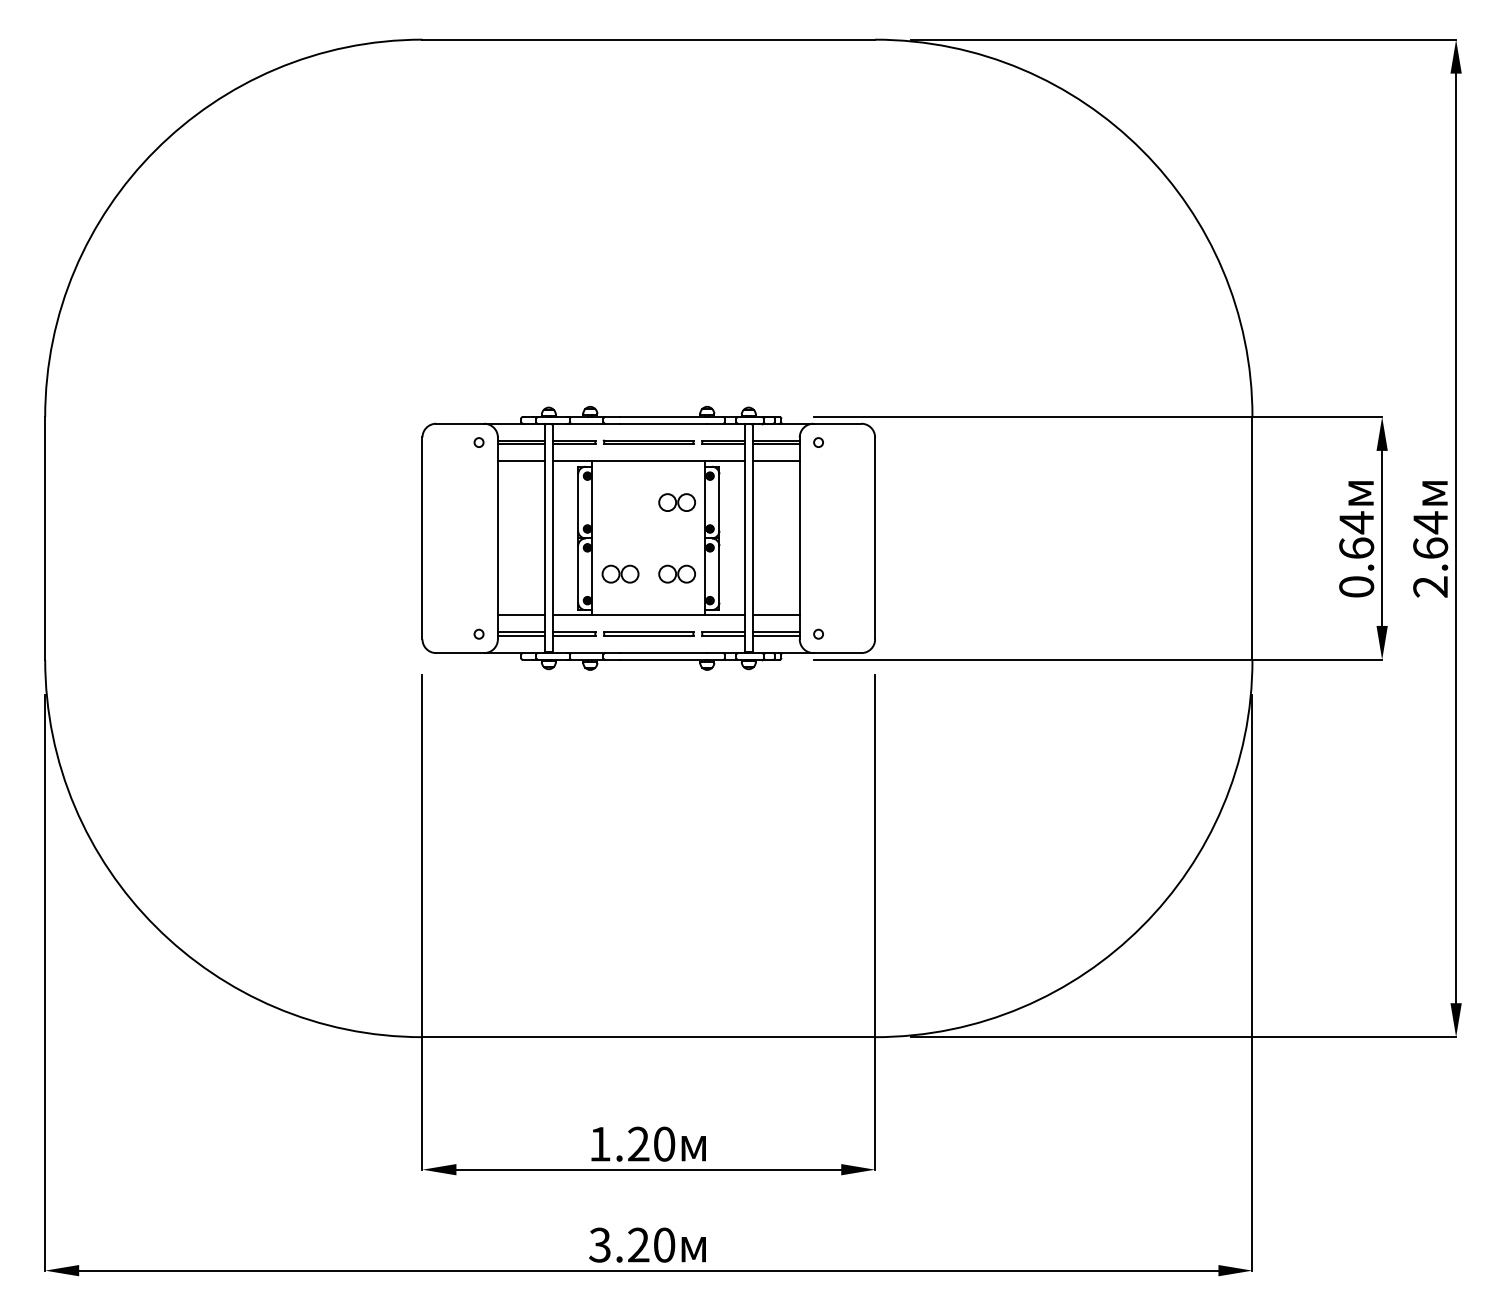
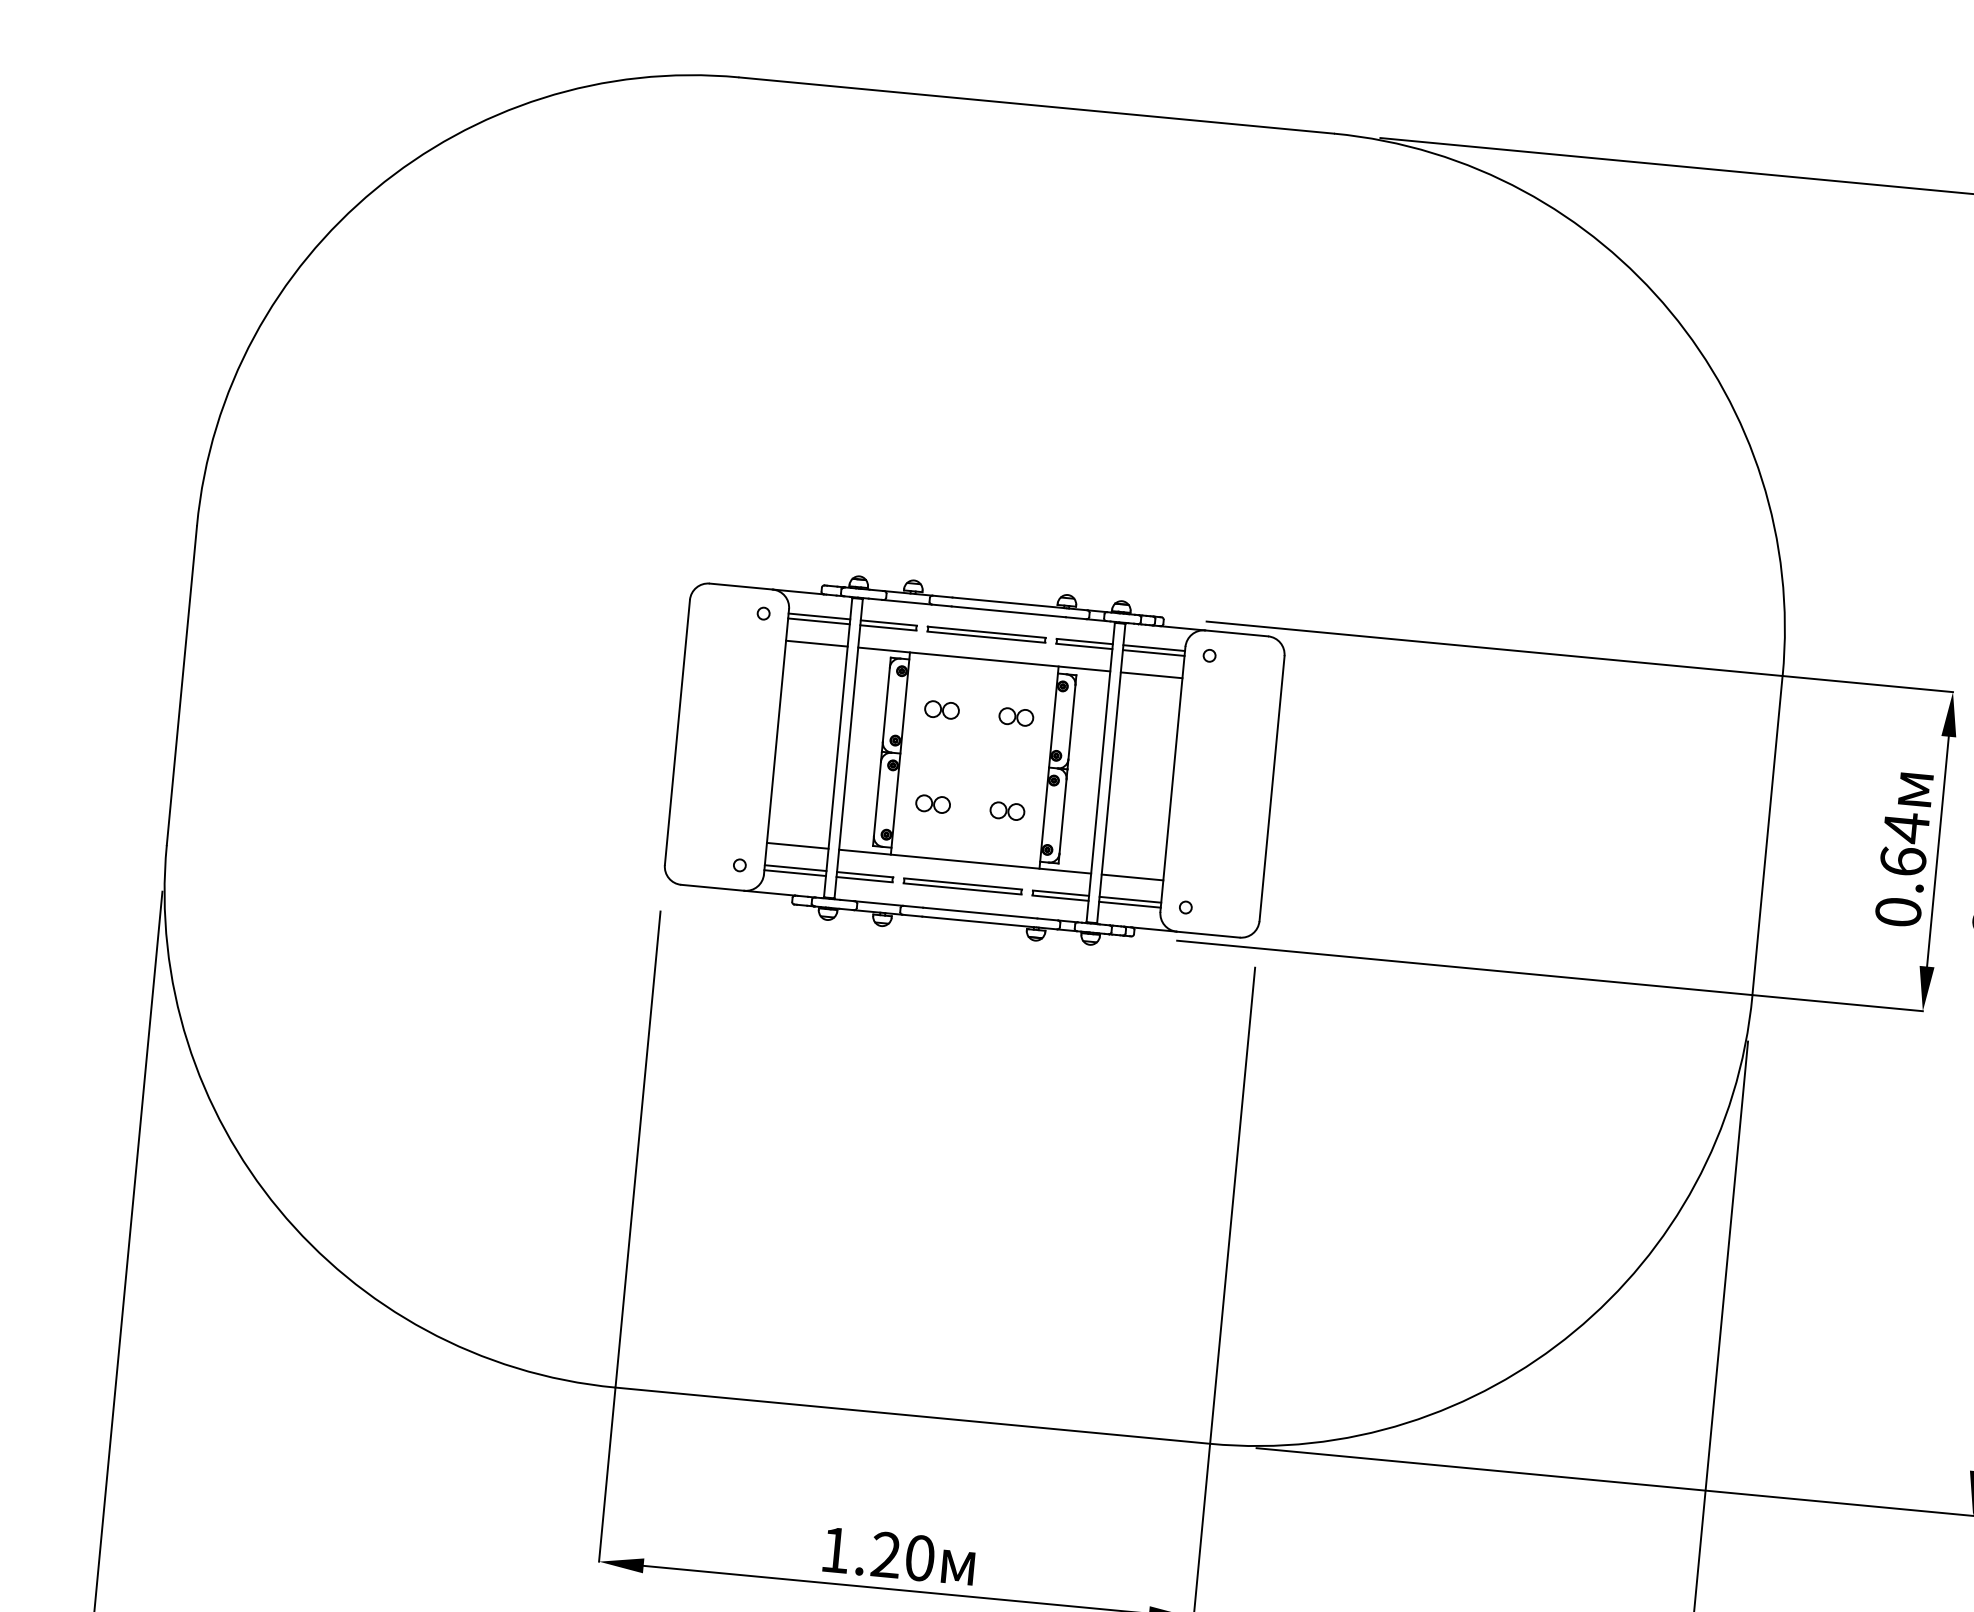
part: (620, 502) -> (941, 709), added
part: (676, 502) -> (1015, 716), size x0.71
part: (620, 574) -> (933, 804), size x0.71
part: (676, 574) -> (1006, 811), size x0.71

